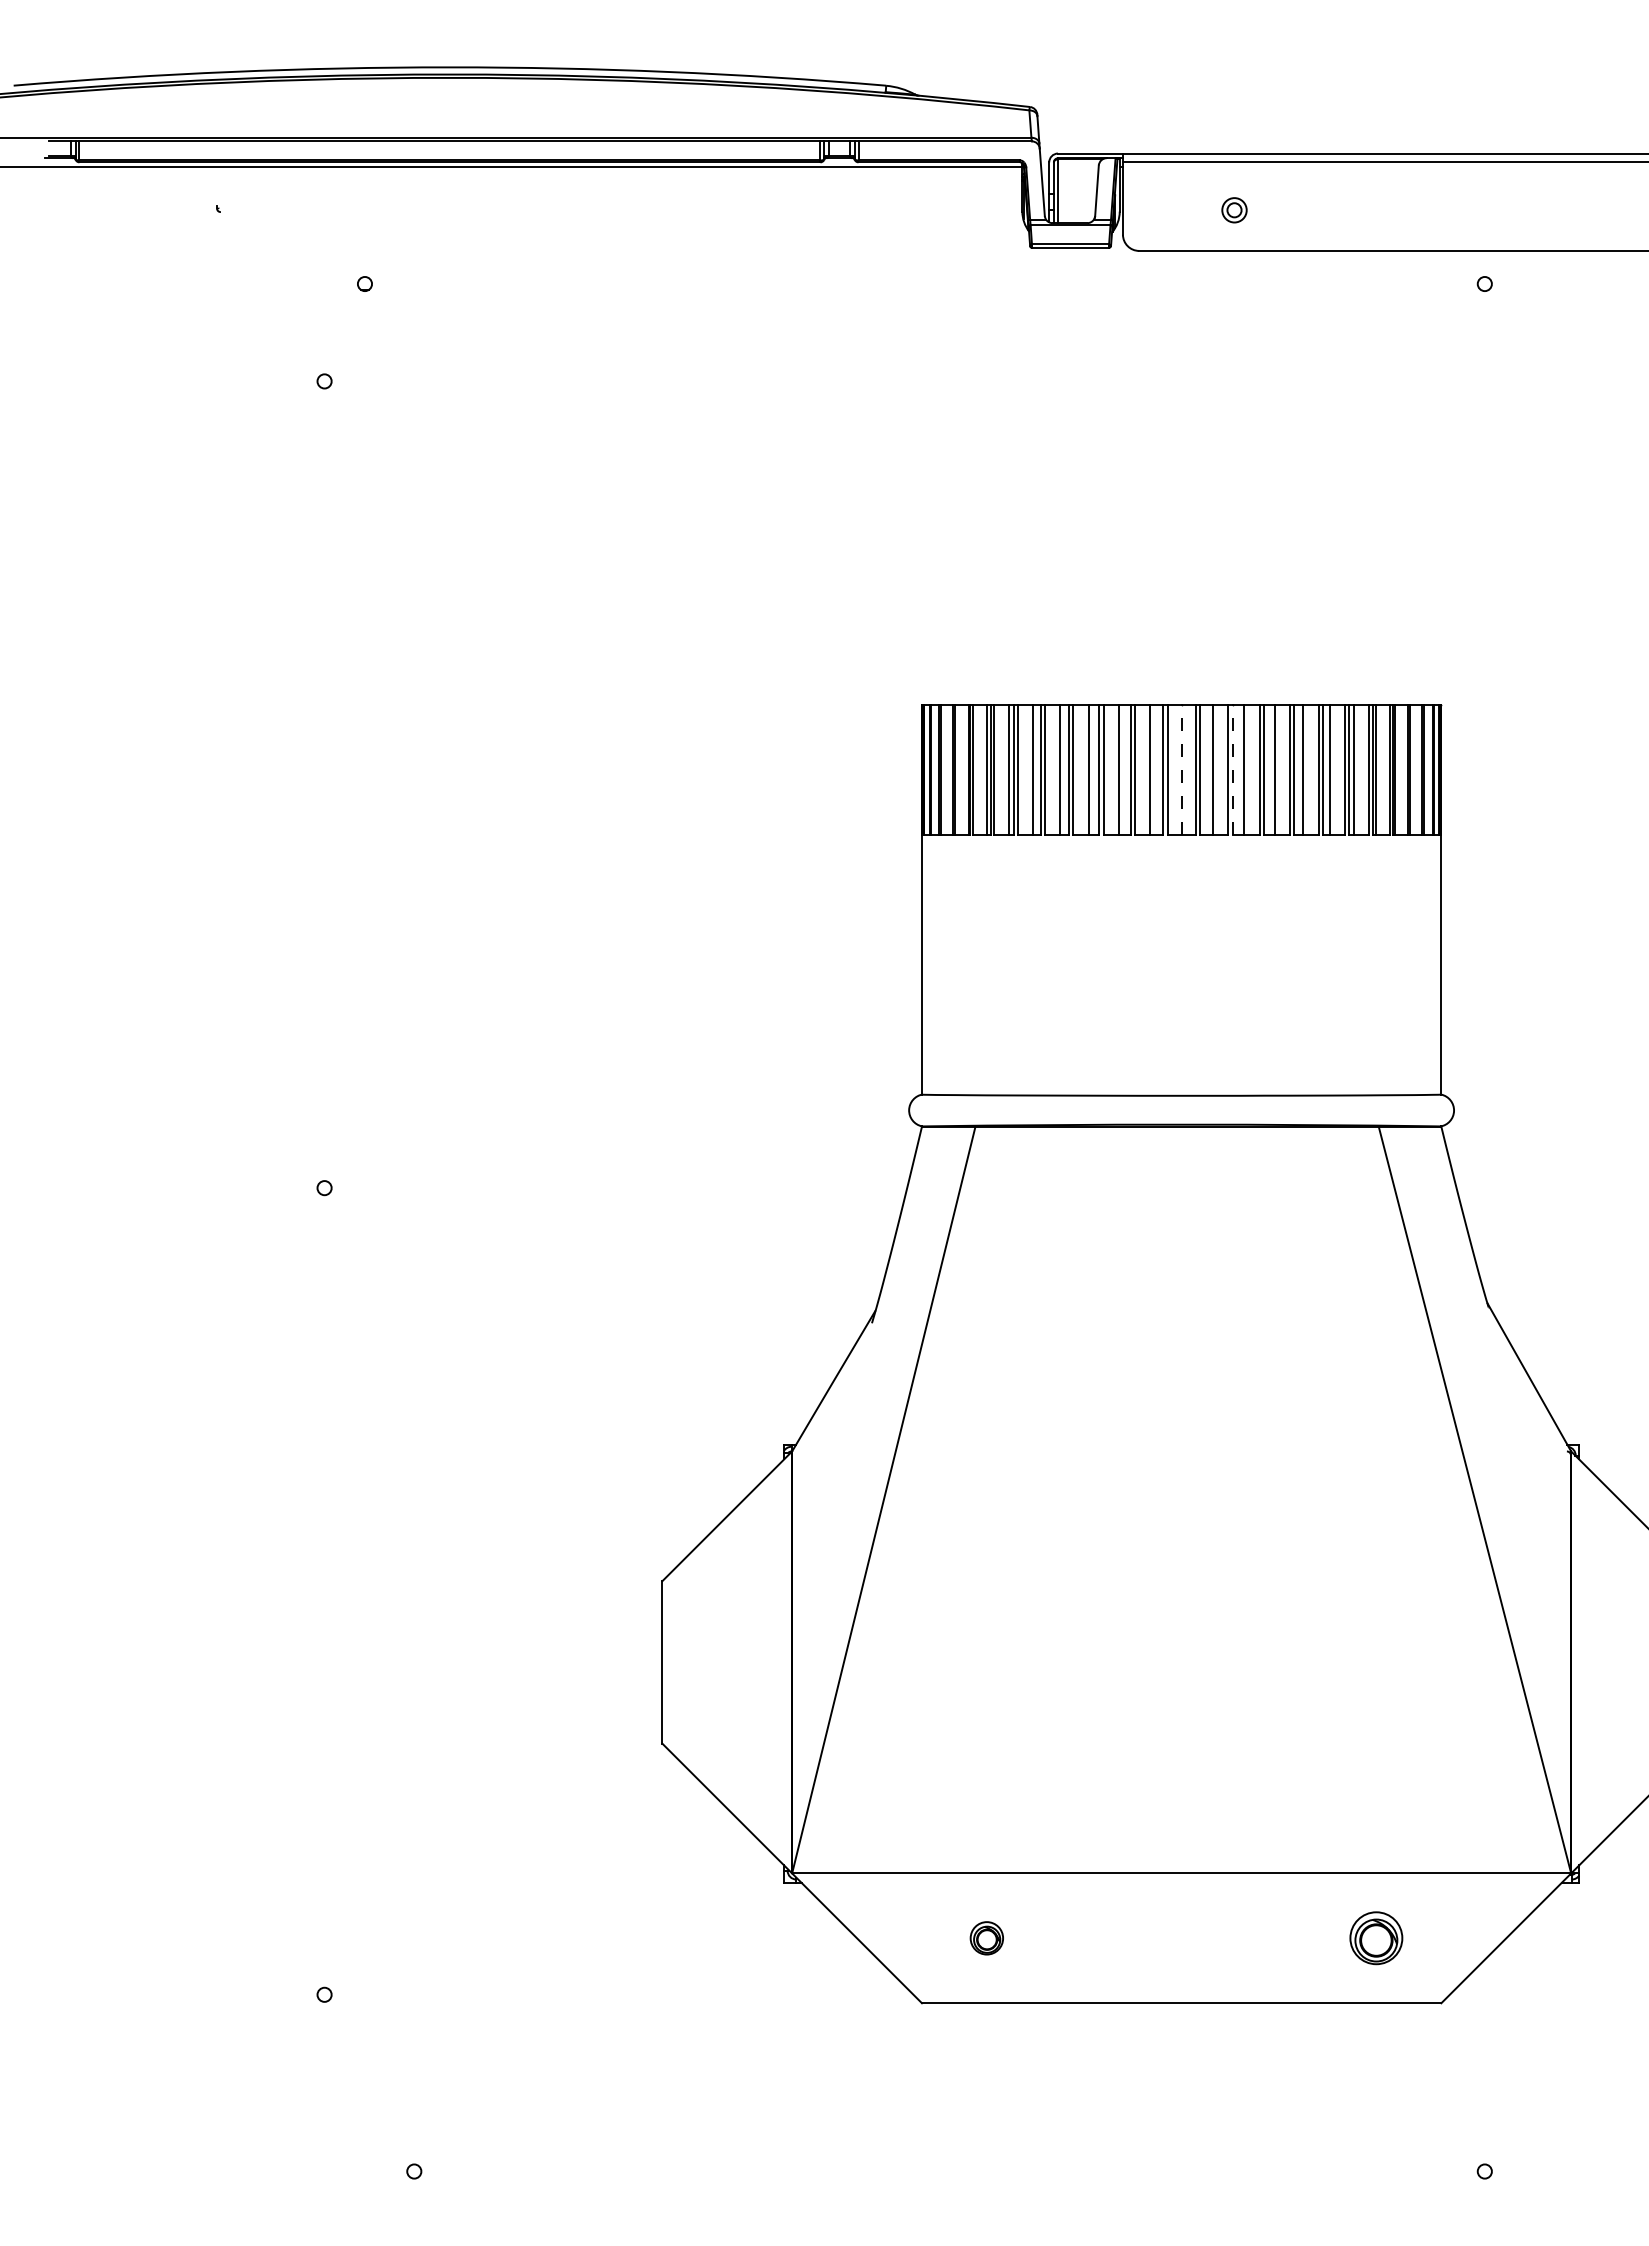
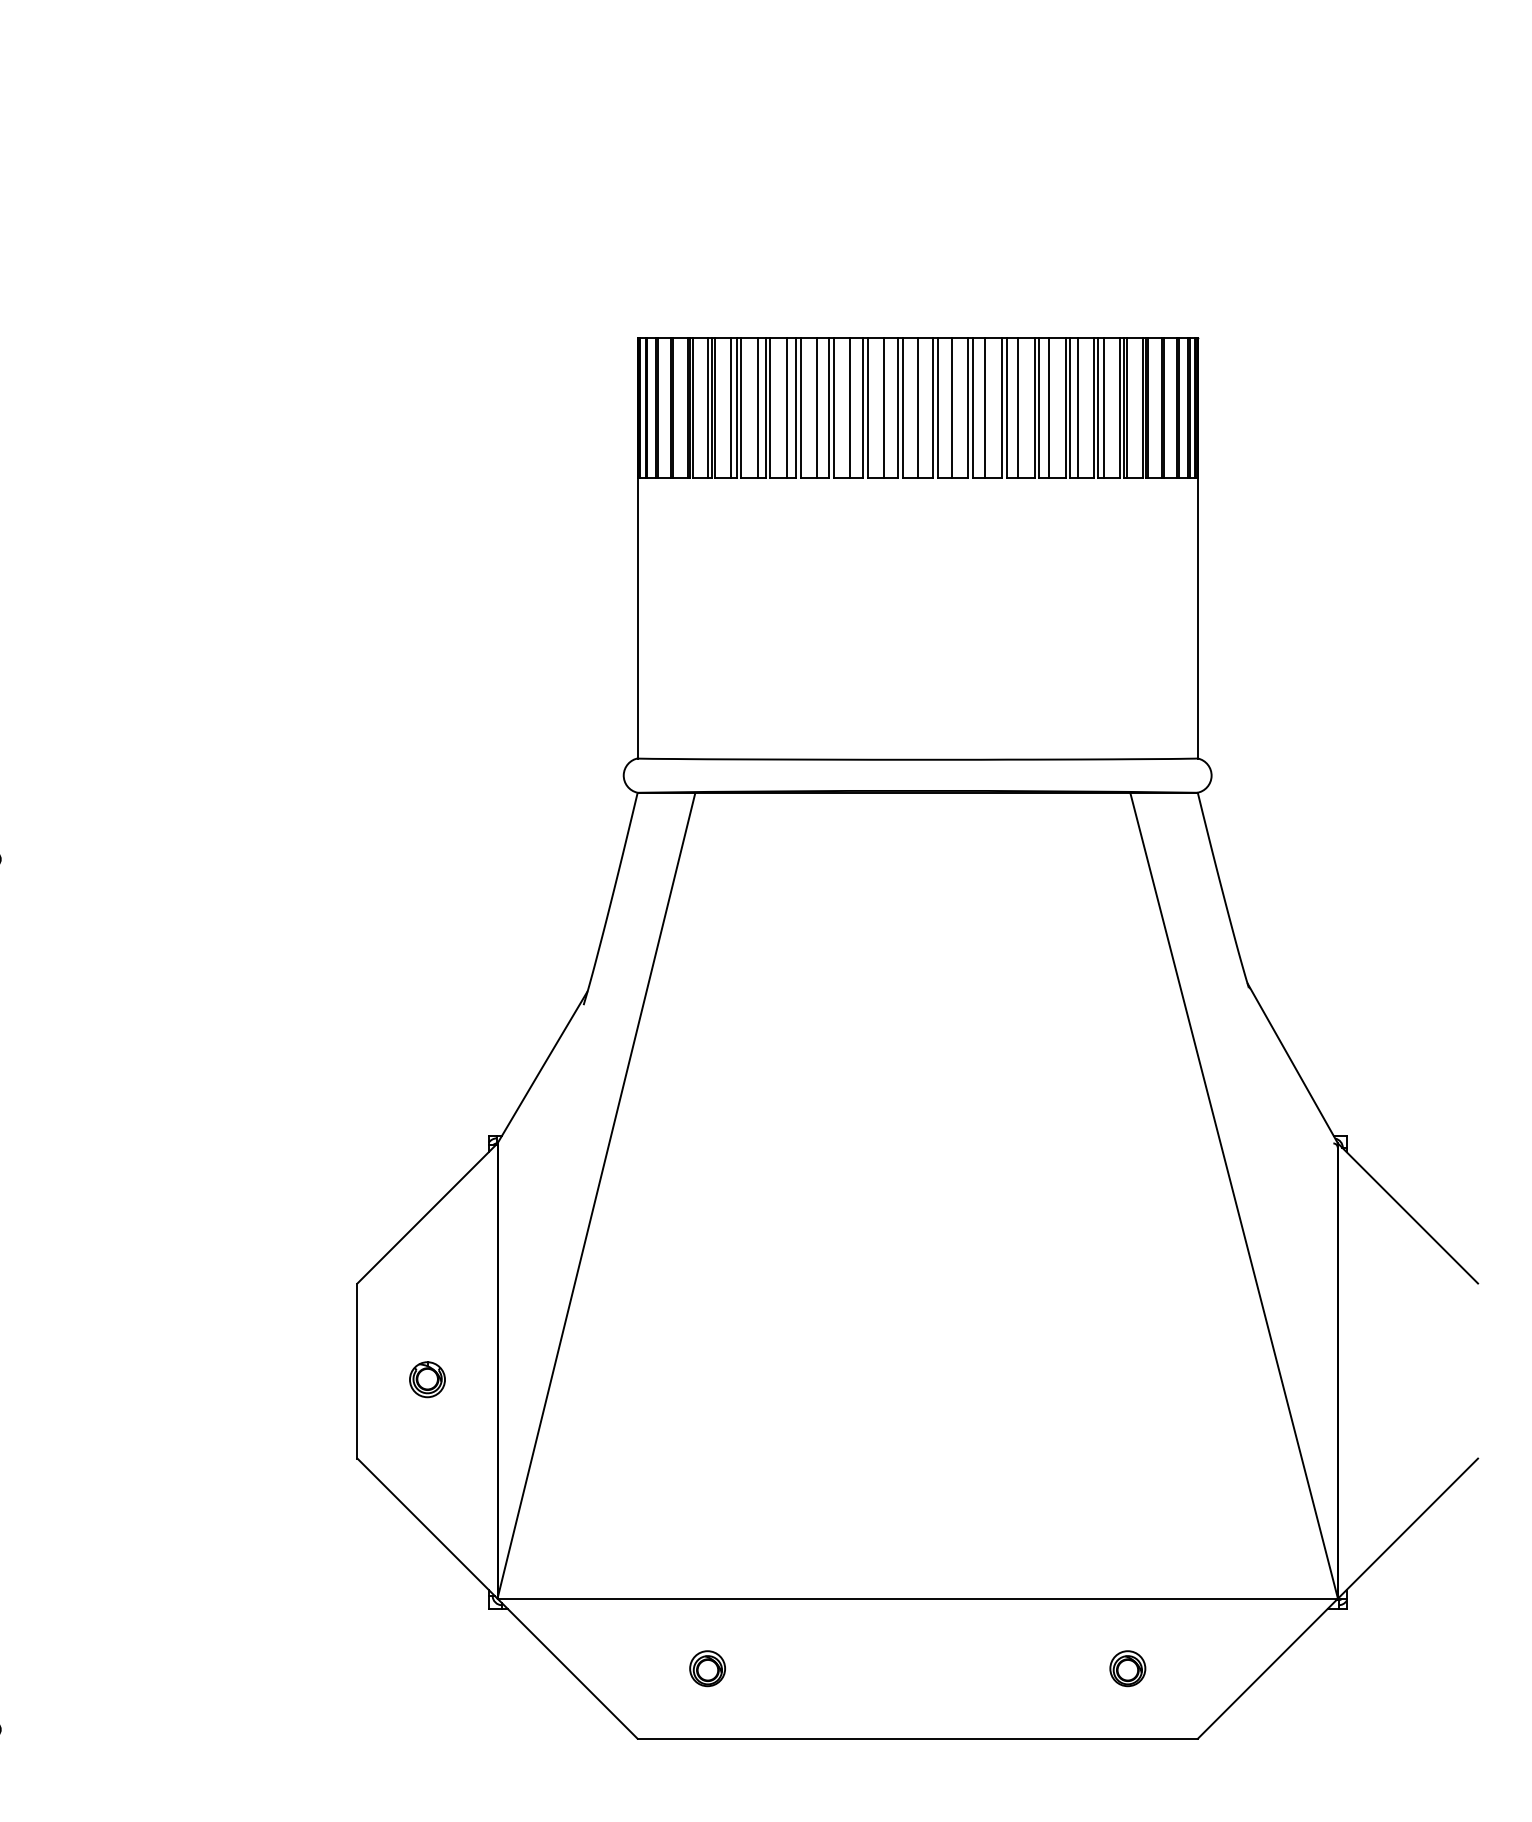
line: (1181, 769) -> (917, 407), dashed -> solid
line: (1232, 769) -> (972, 407), dashed -> solid
part: (727, 1670) -> (427, 1379), added
part: (1376, 1938) -> (1127, 1668), size x0.62

